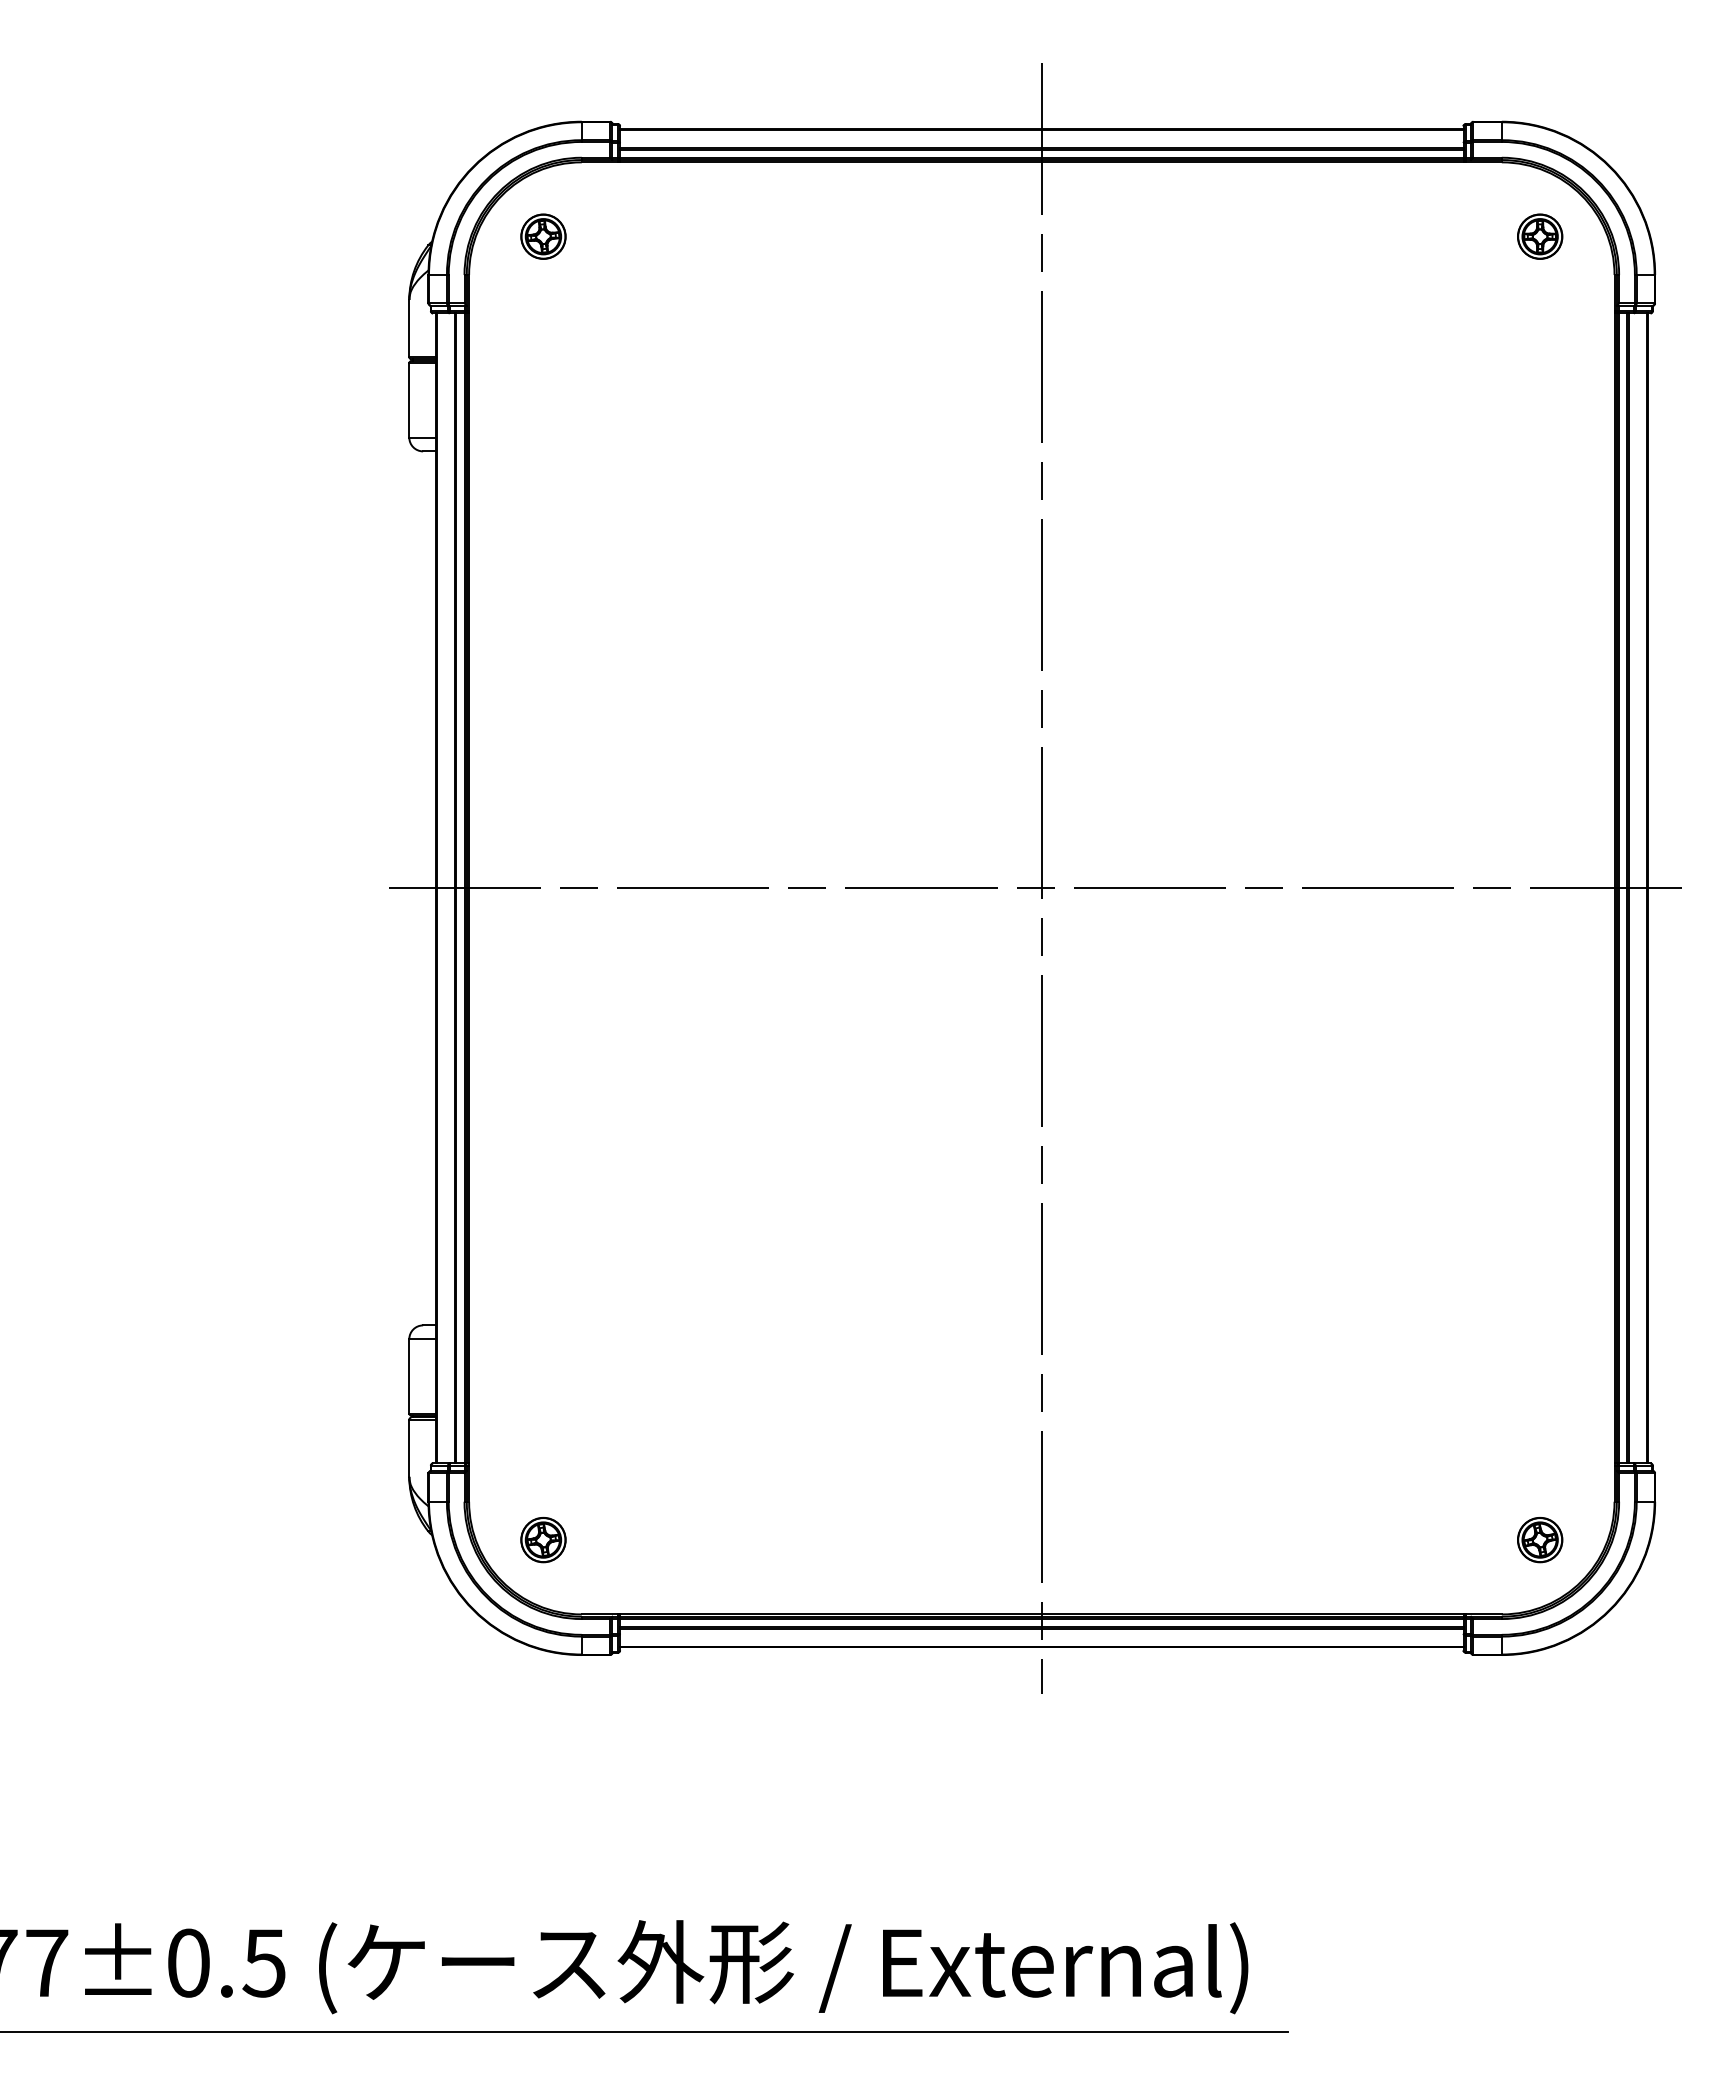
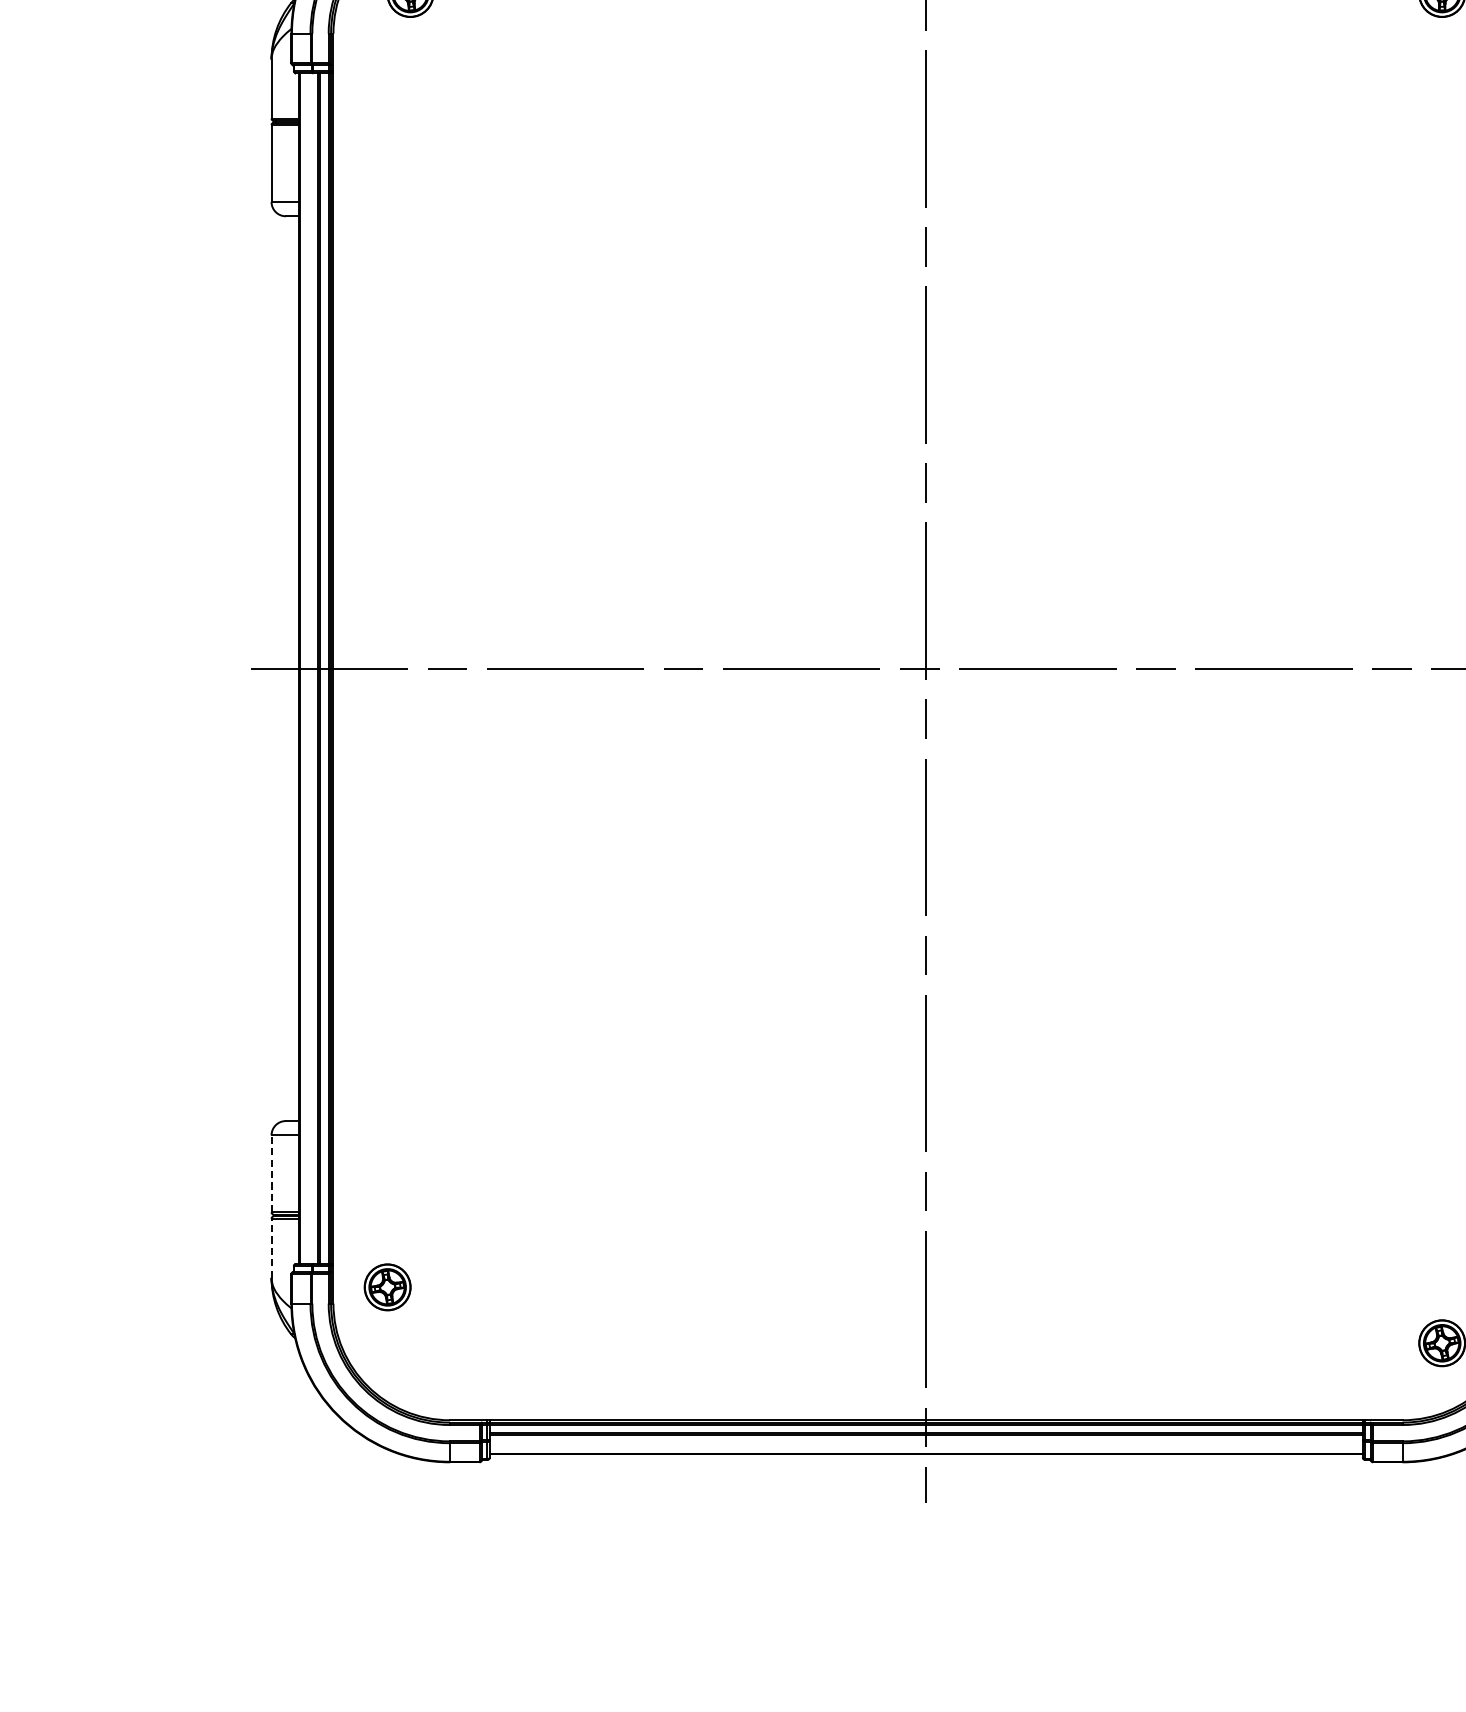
line: (409, 1375) -> (271, 1172), solid -> dashed
line: (409, 1448) -> (271, 1248), solid -> dashed
part: (543, 1540) -> (387, 1287), moved

